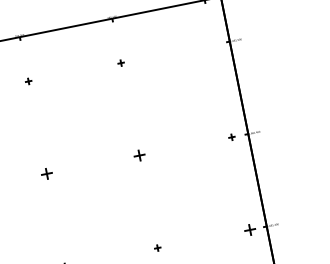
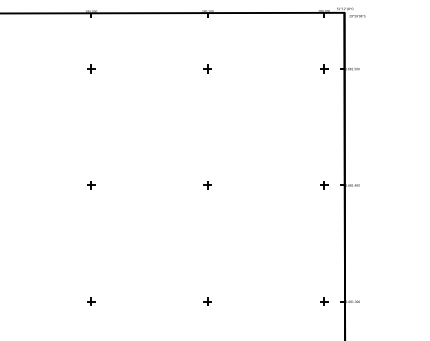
part: (213, 44) -> (324, 68), added
part: (139, 155) -> (207, 185), size x0.62
part: (47, 173) -> (91, 185), size x0.62
part: (250, 229) -> (324, 301), size x0.62

